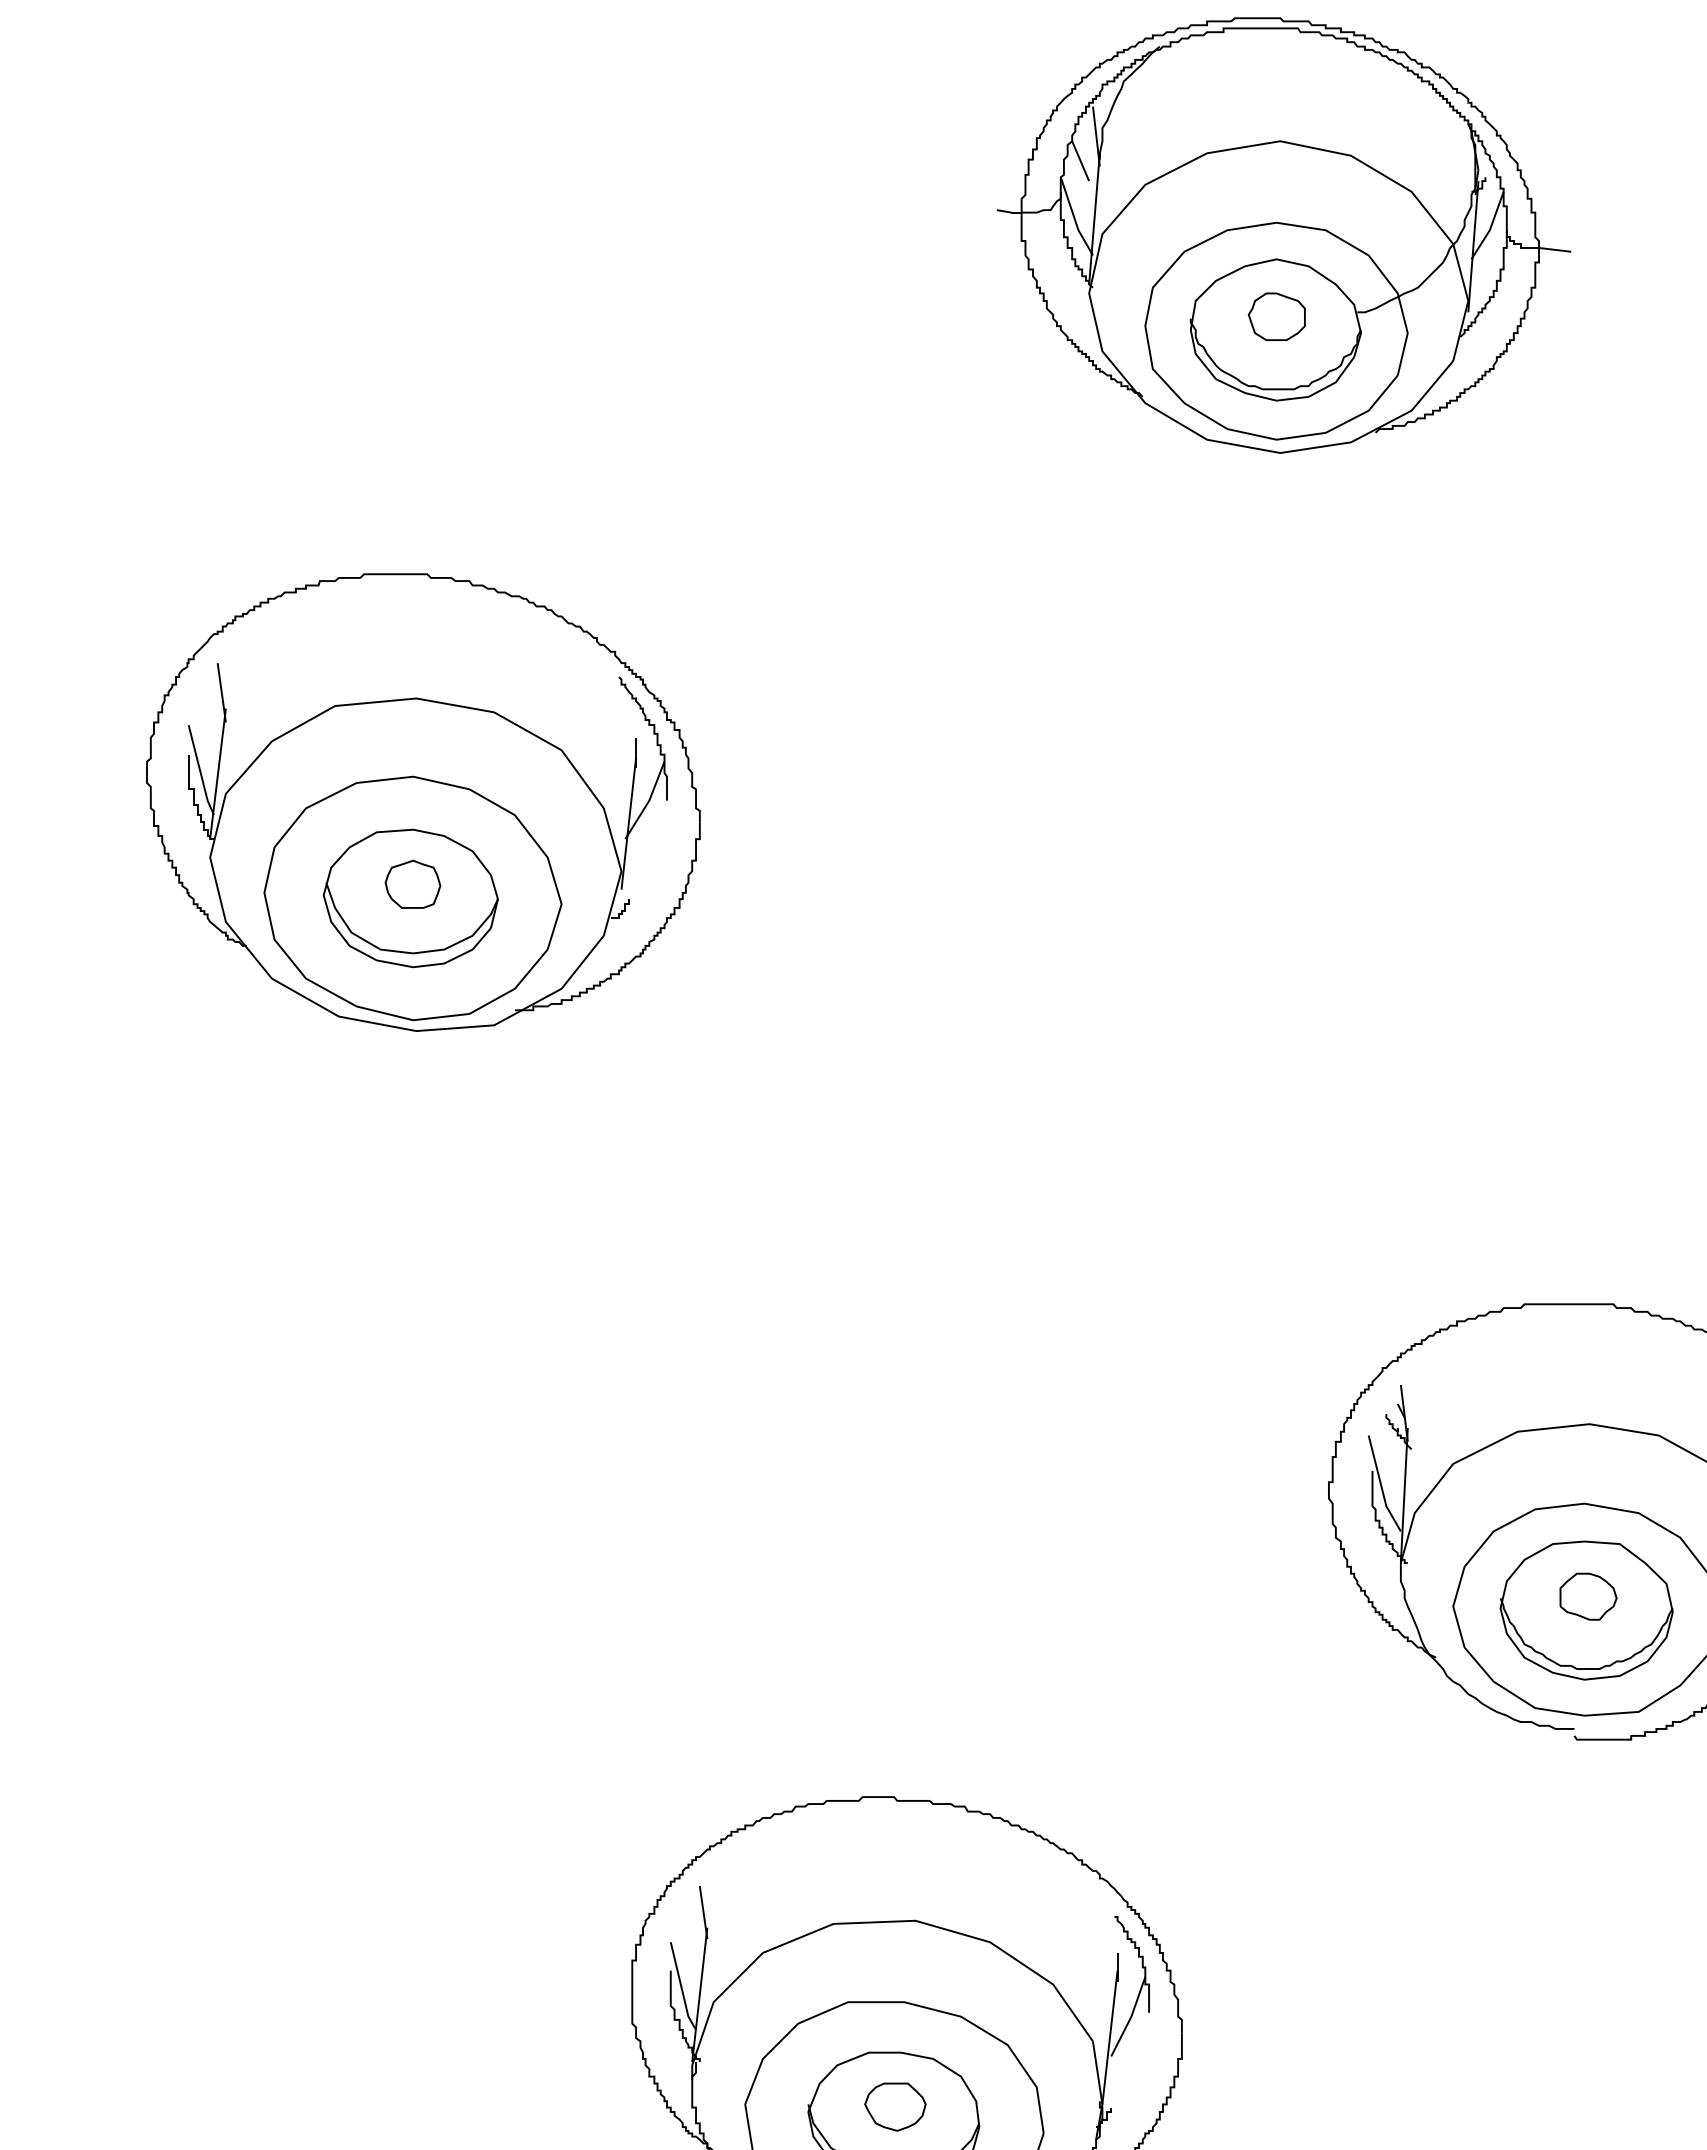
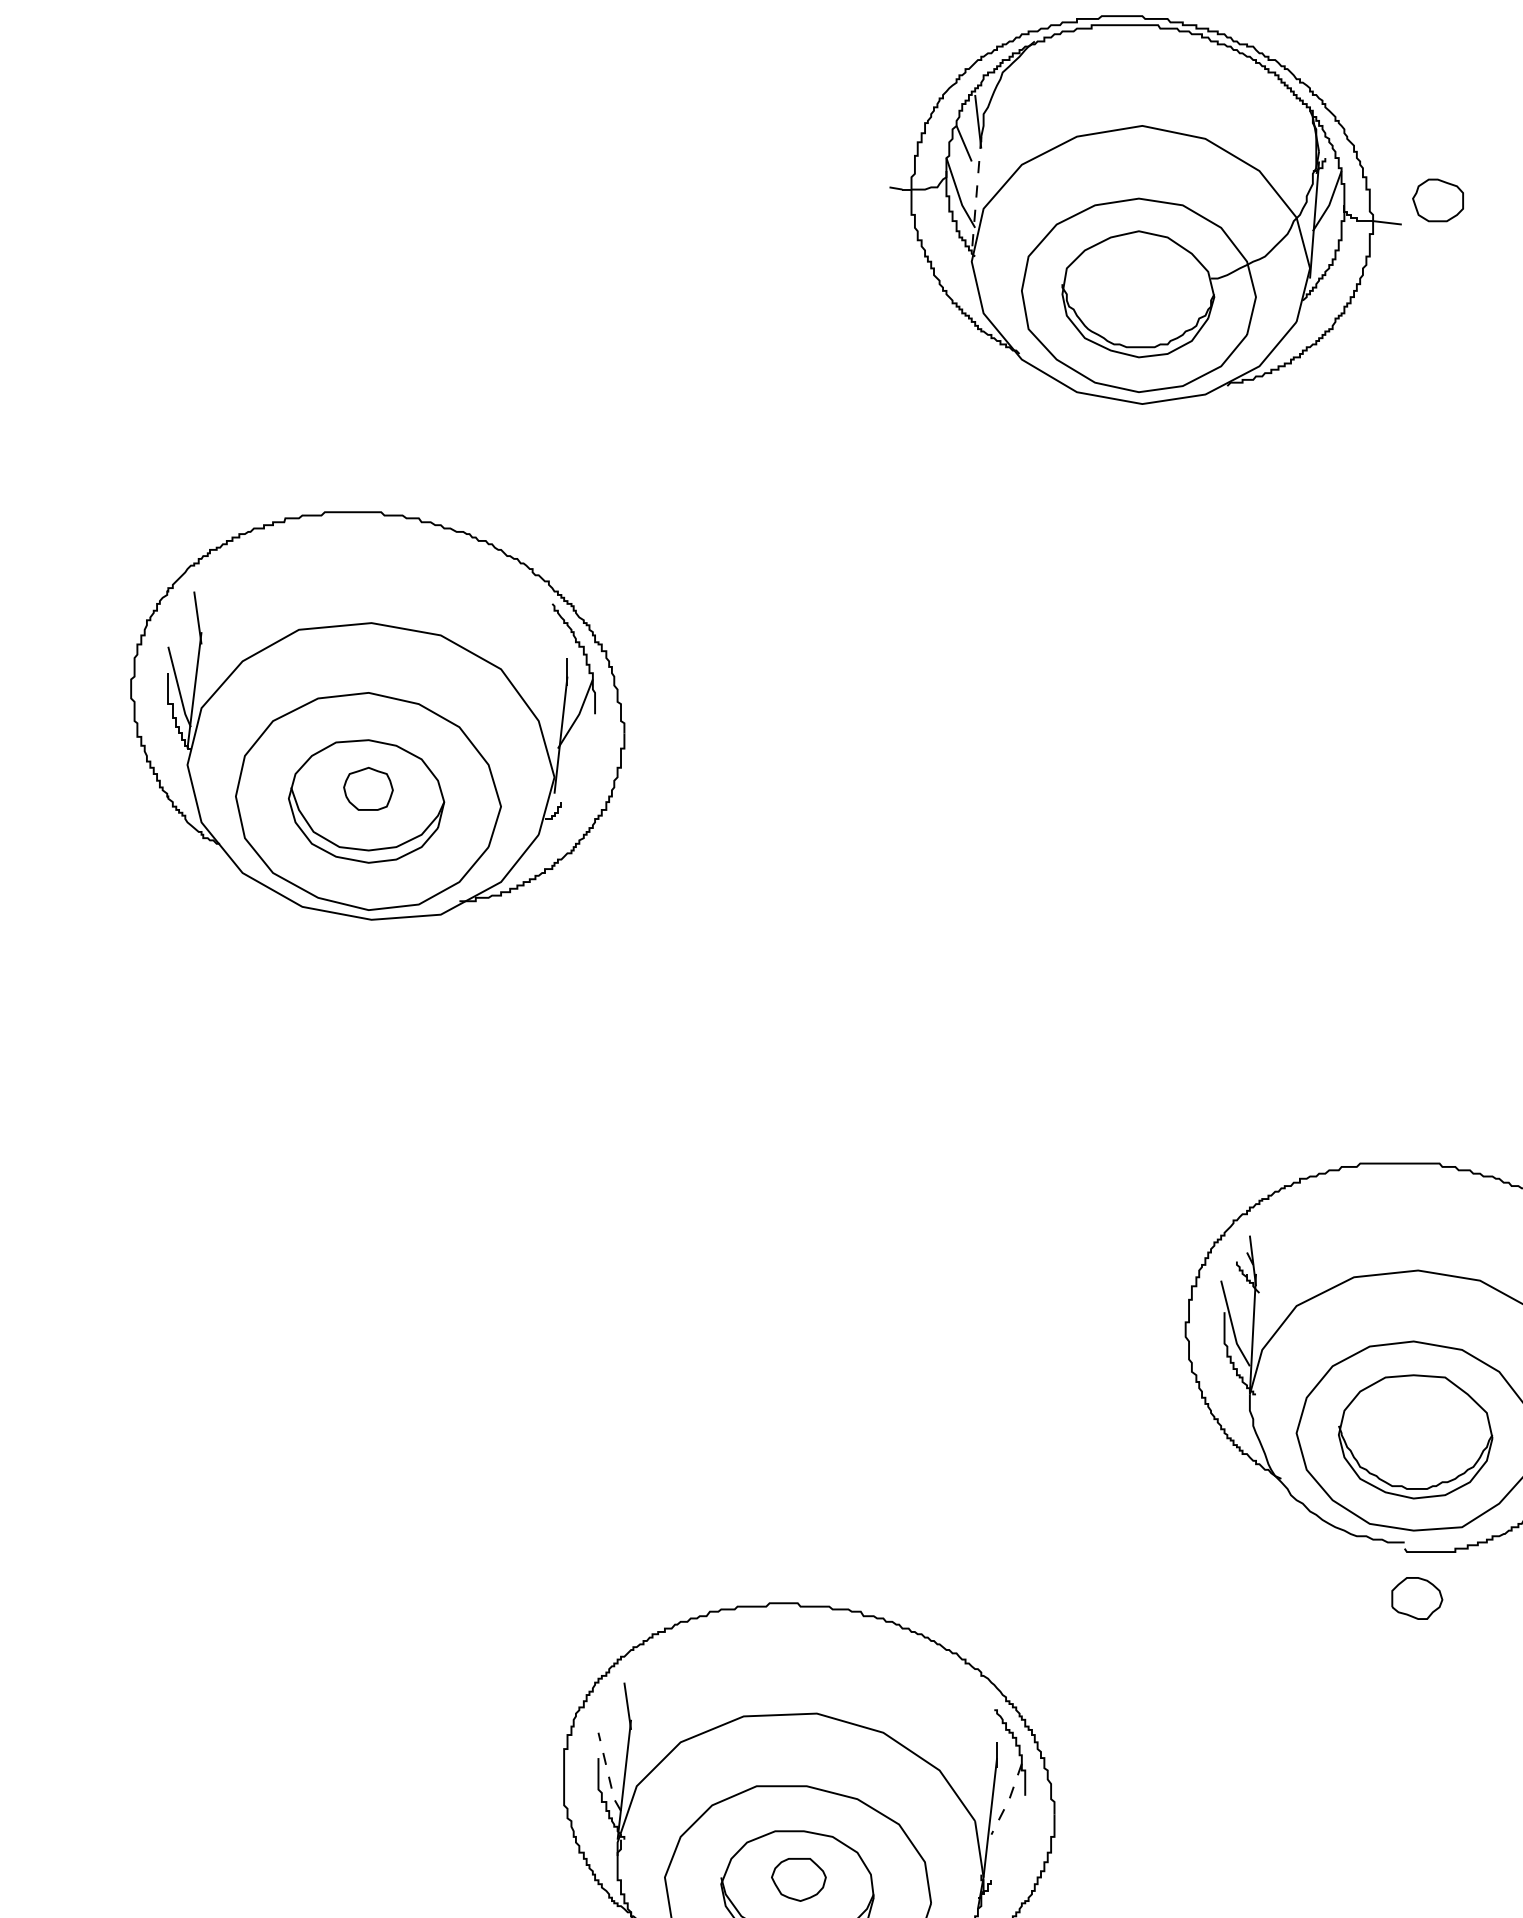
line: (1094, 218) -> (976, 194), solid -> dashed
part: (1276, 316) -> (1437, 200), moved
part: (1588, 1596) -> (1417, 1598), moved
line: (681, 1987) -> (608, 1773), solid -> dashed
line: (1130, 2017) -> (1008, 1799), solid -> dashed

